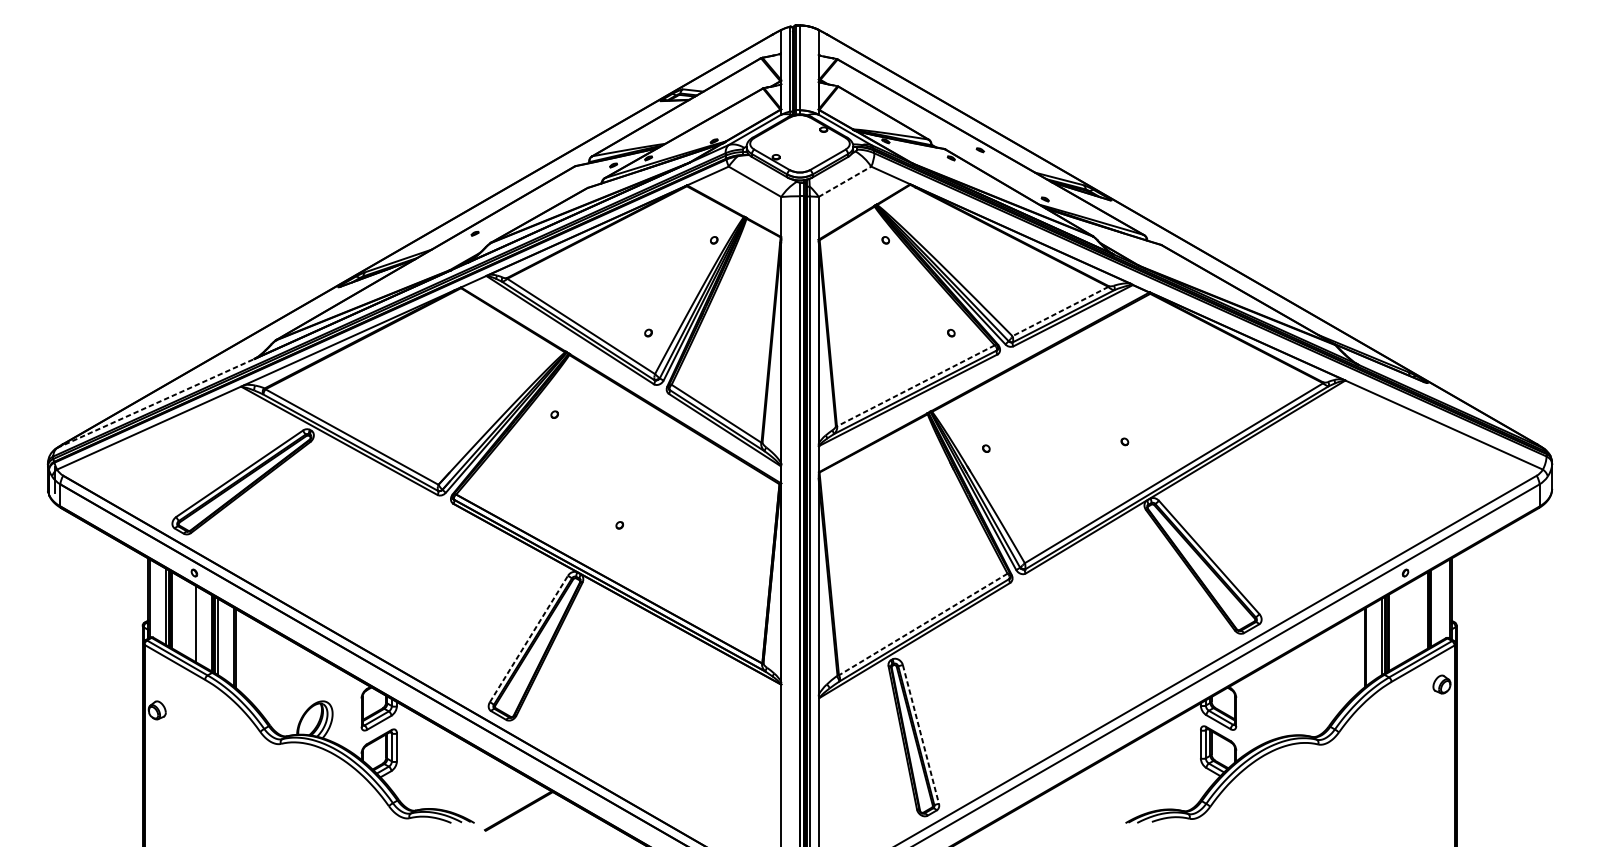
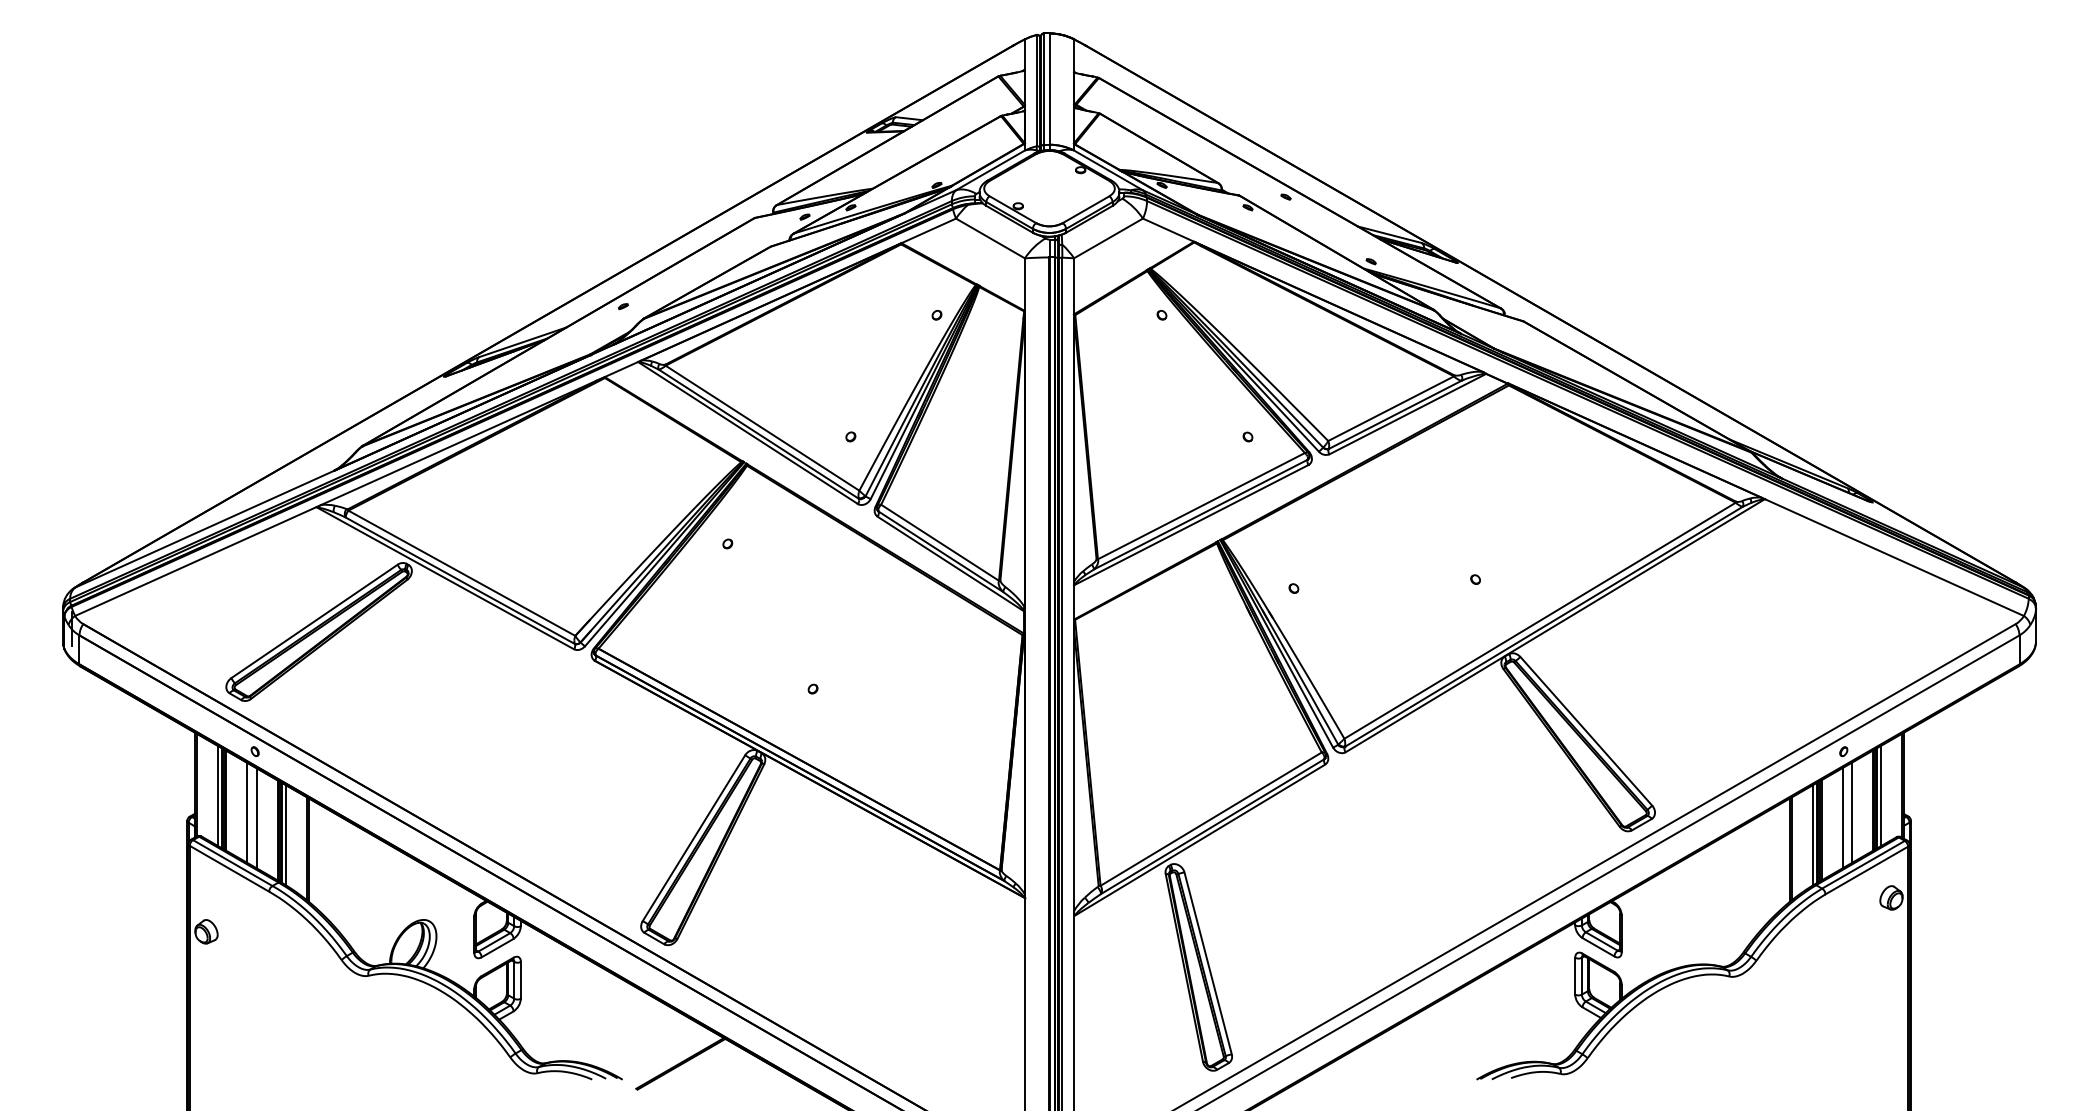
line: (844, 181) -> (1108, 238), dashed -> solid
line: (1060, 311) -> (1391, 408), dashed -> solid
line: (915, 386) -> (1201, 506), dashed -> solid
line: (156, 403) -> (205, 529), dashed -> solid
line: (1434, 606) -> (1881, 795), added
line: (188, 619) -> (247, 812), added
line: (1411, 619) -> (1851, 812), added
line: (922, 624) -> (1210, 819), dashed -> solid
line: (1404, 624) -> (1842, 818), added
line: (529, 638) -> (694, 837), dashed -> solid
line: (921, 735) -> (1208, 964), dashed -> solid

